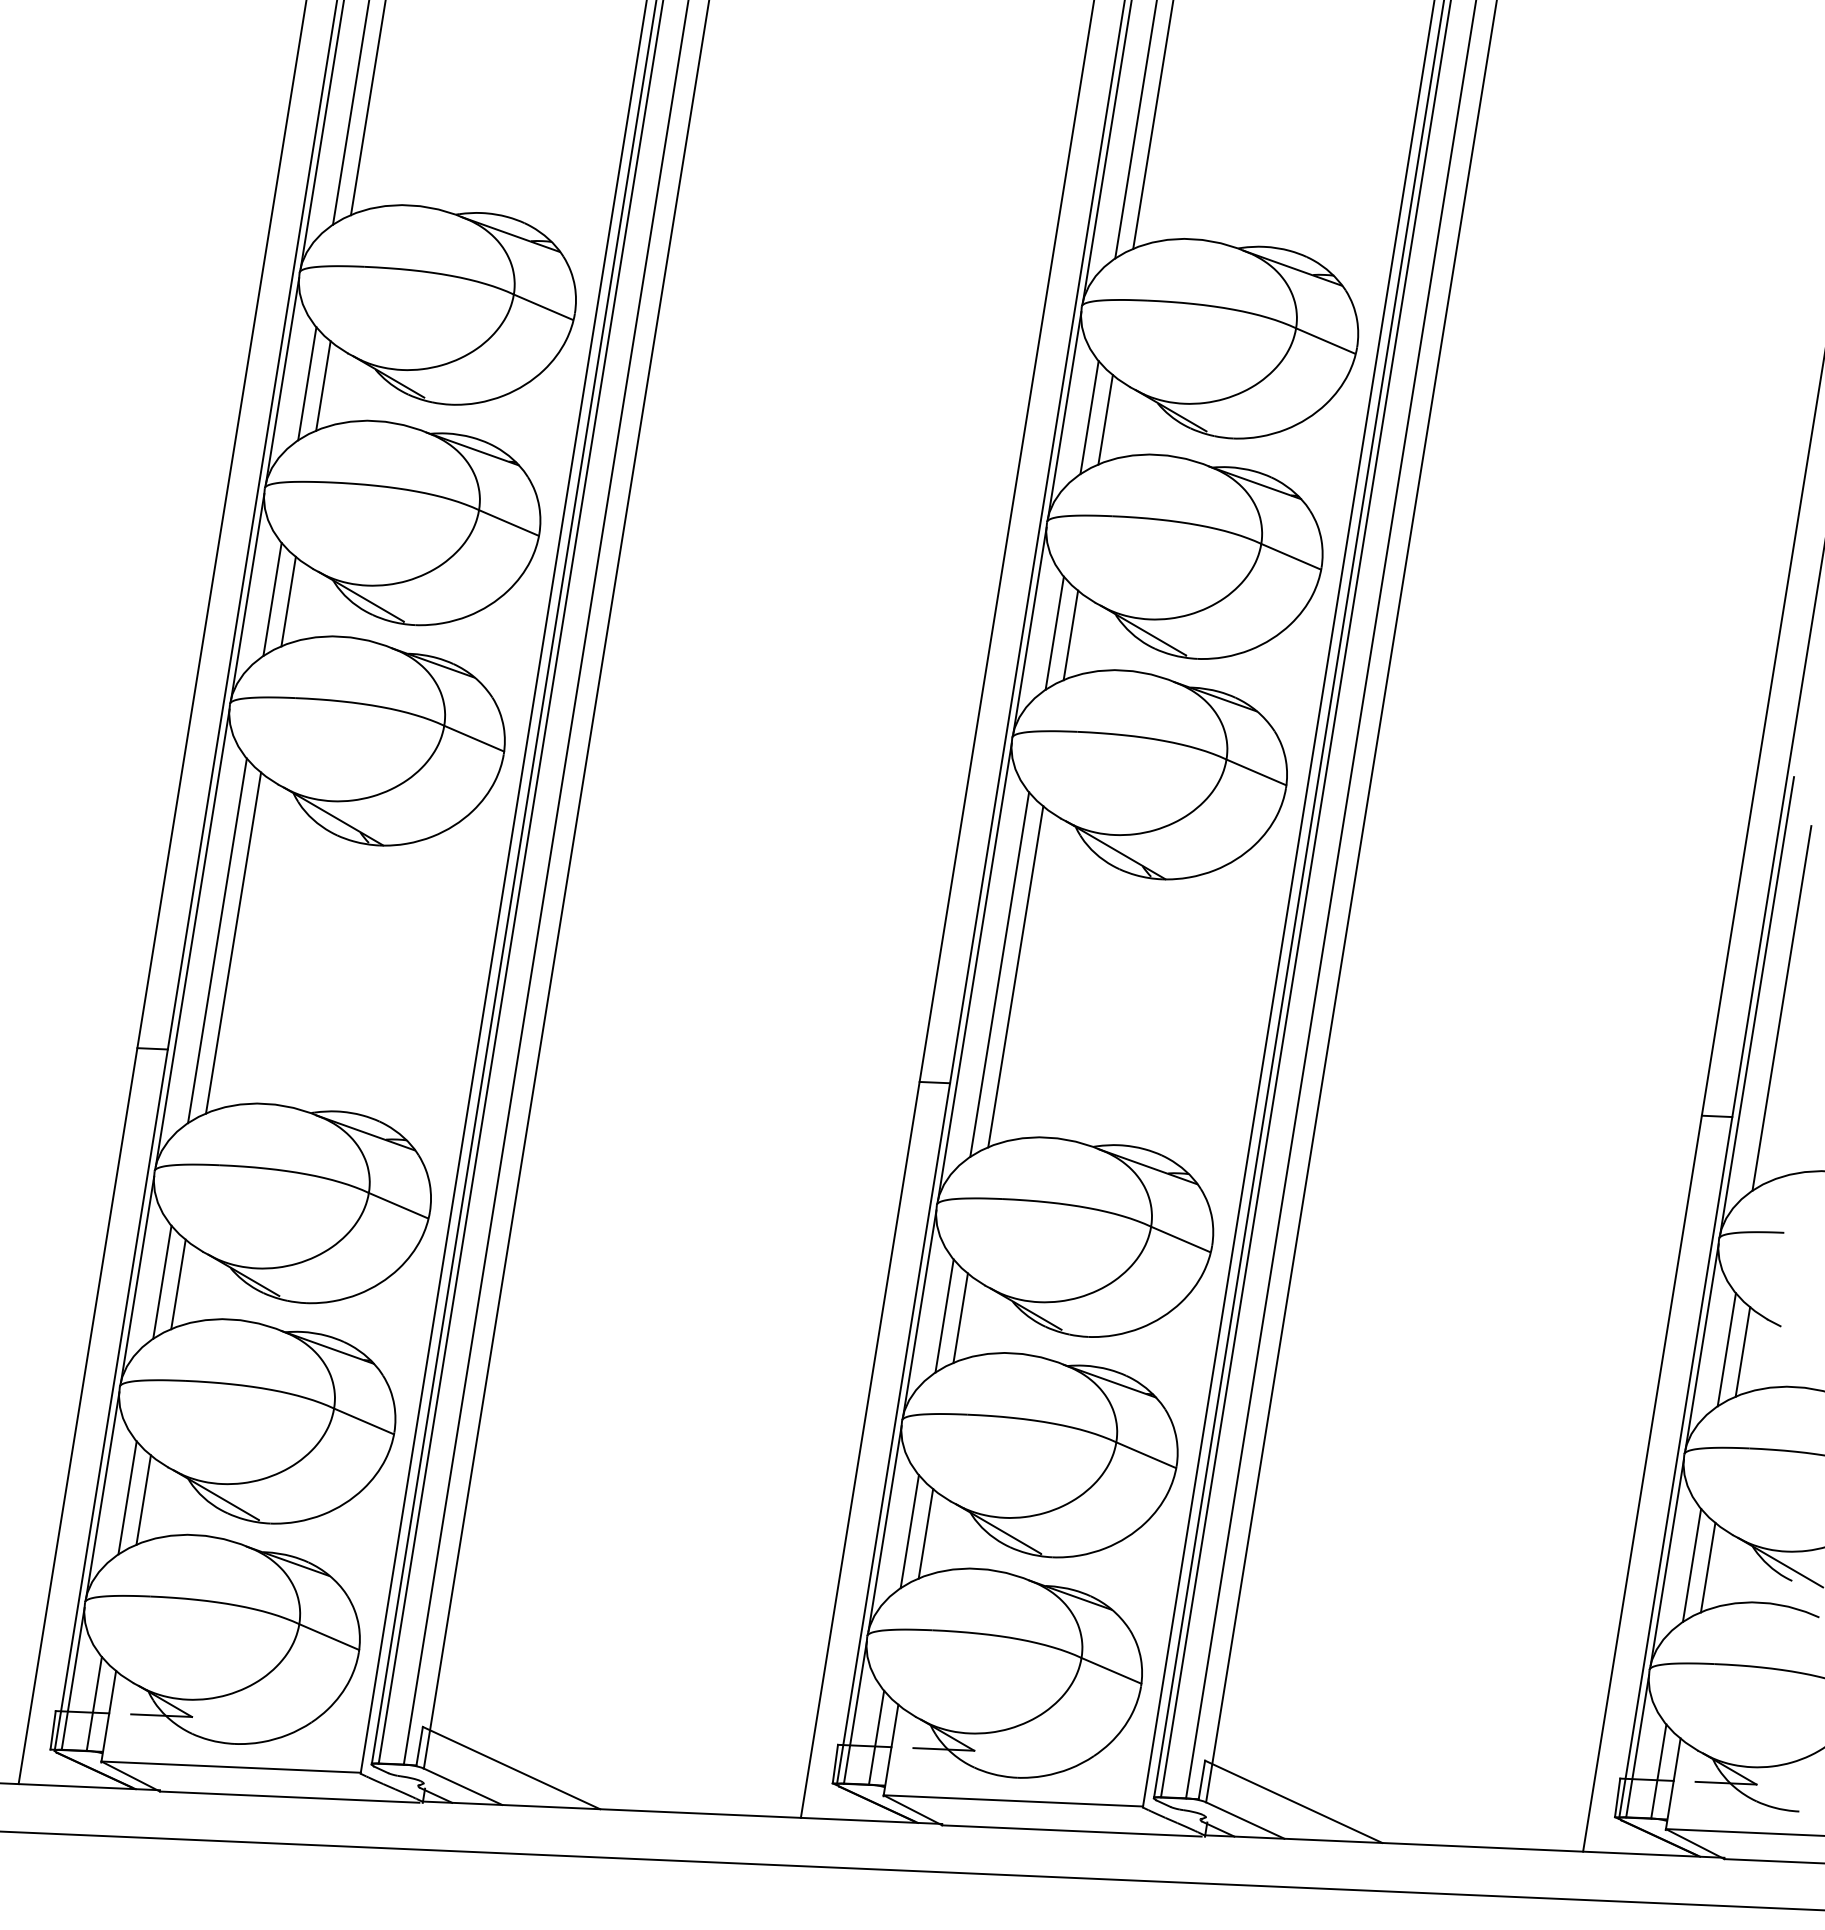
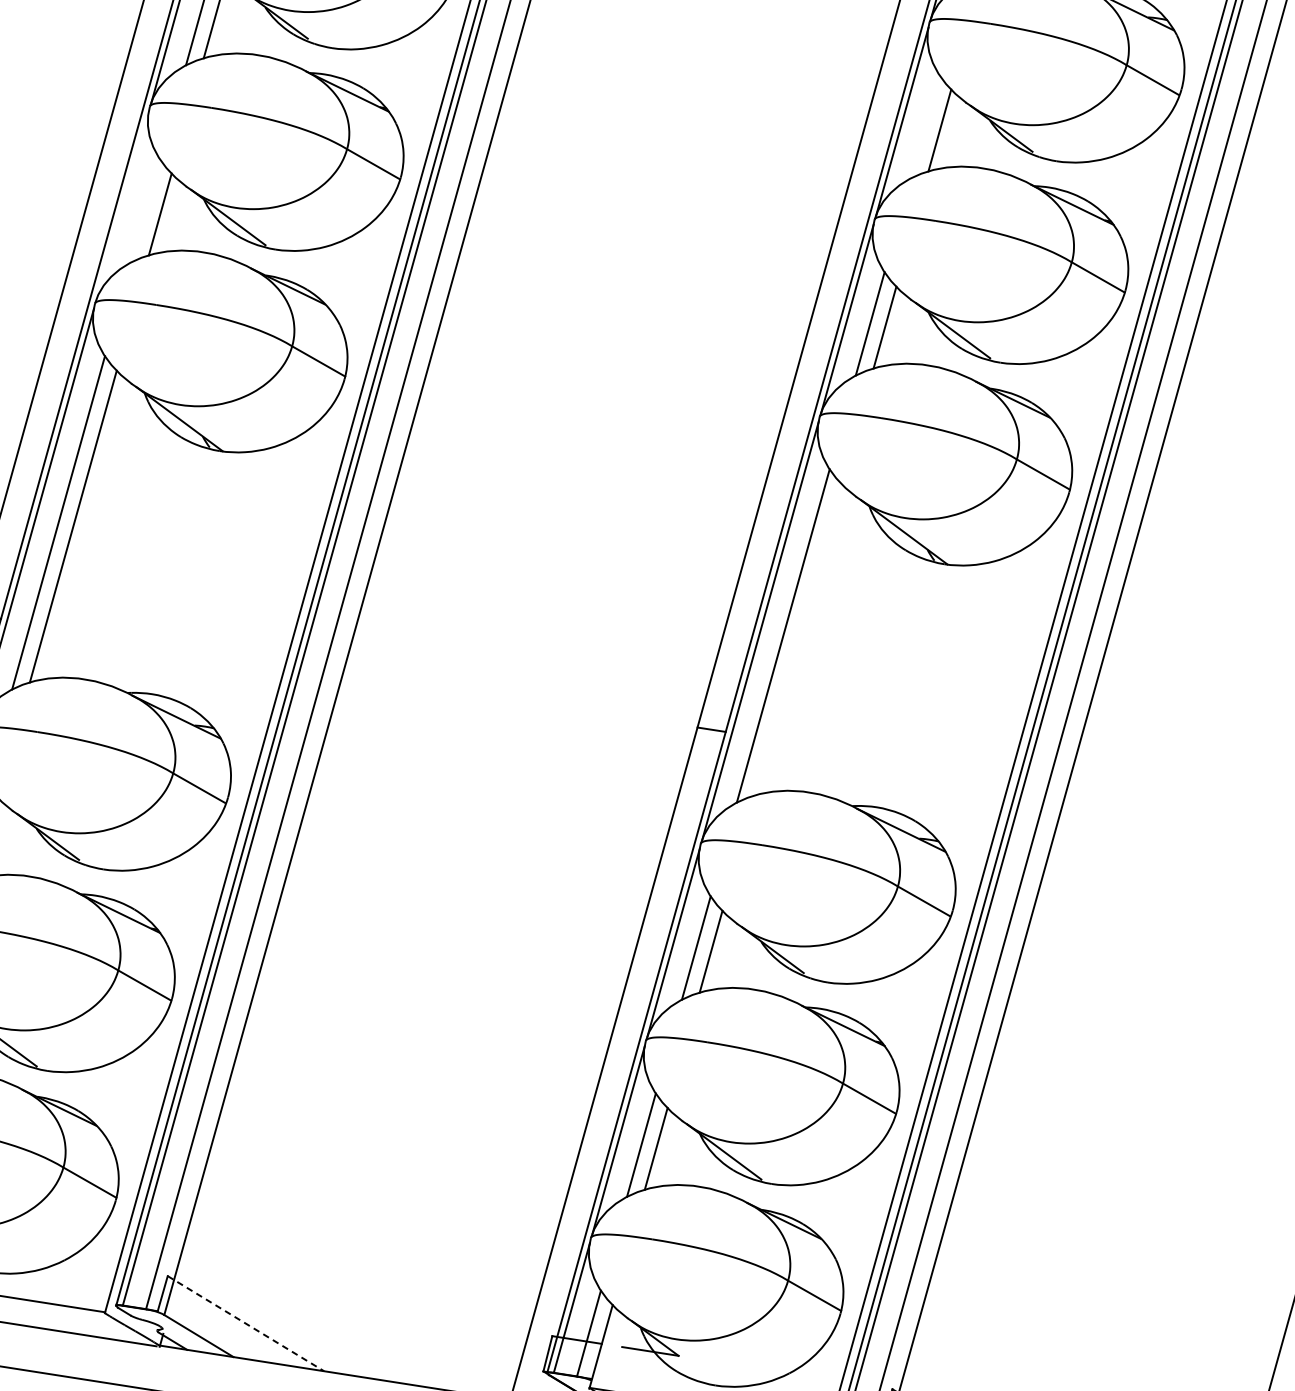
line: (1089, 417) -> (925, 126), removed
line: (247, 596) -> (122, 205), removed
line: (272, 599) -> (145, 210), removed
line: (1015, 976) -> (797, 639), removed
line: (511, 1768) -> (245, 1324), solid -> dashed

